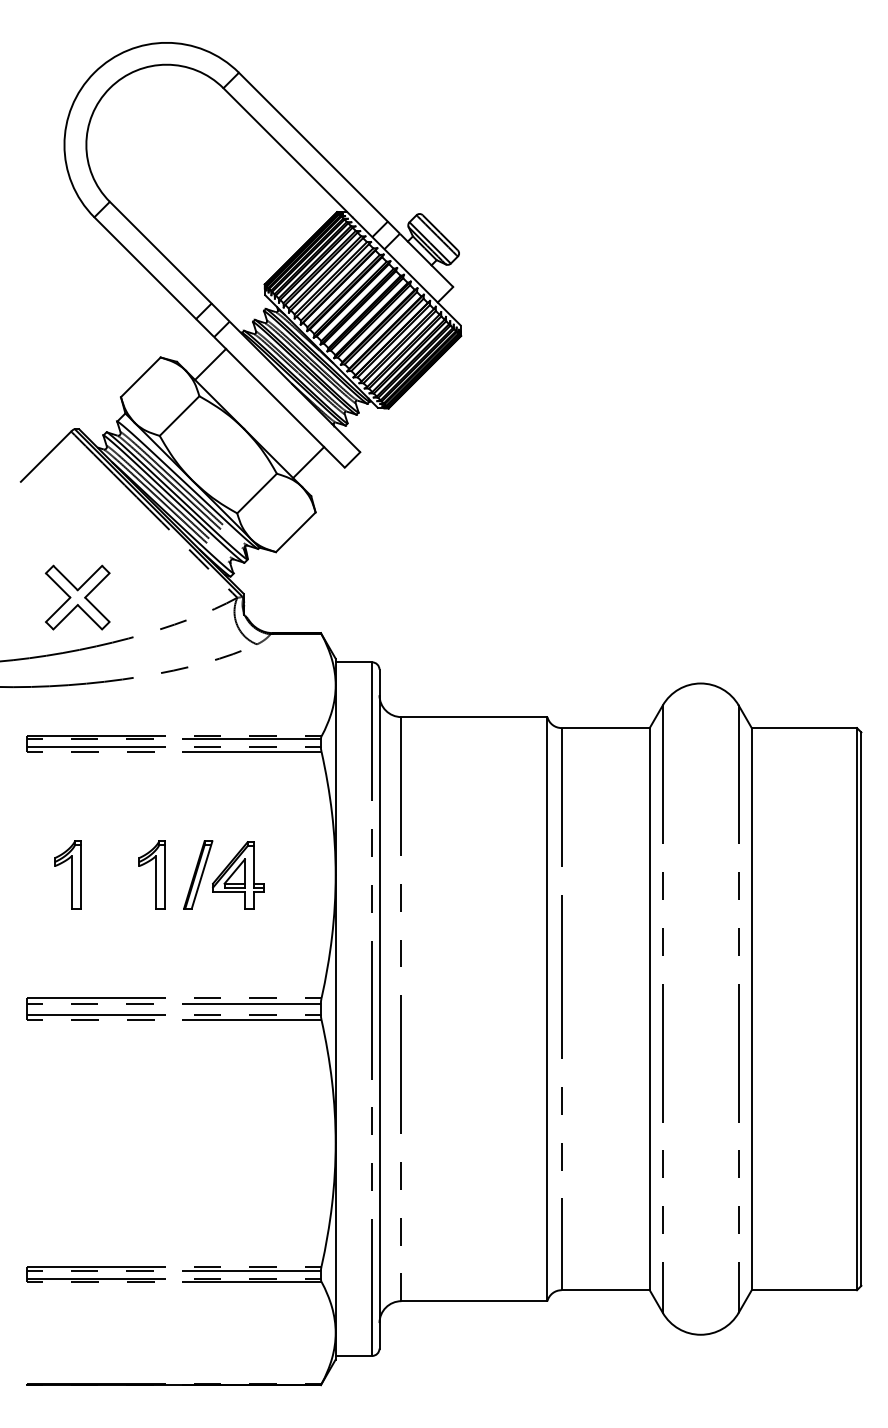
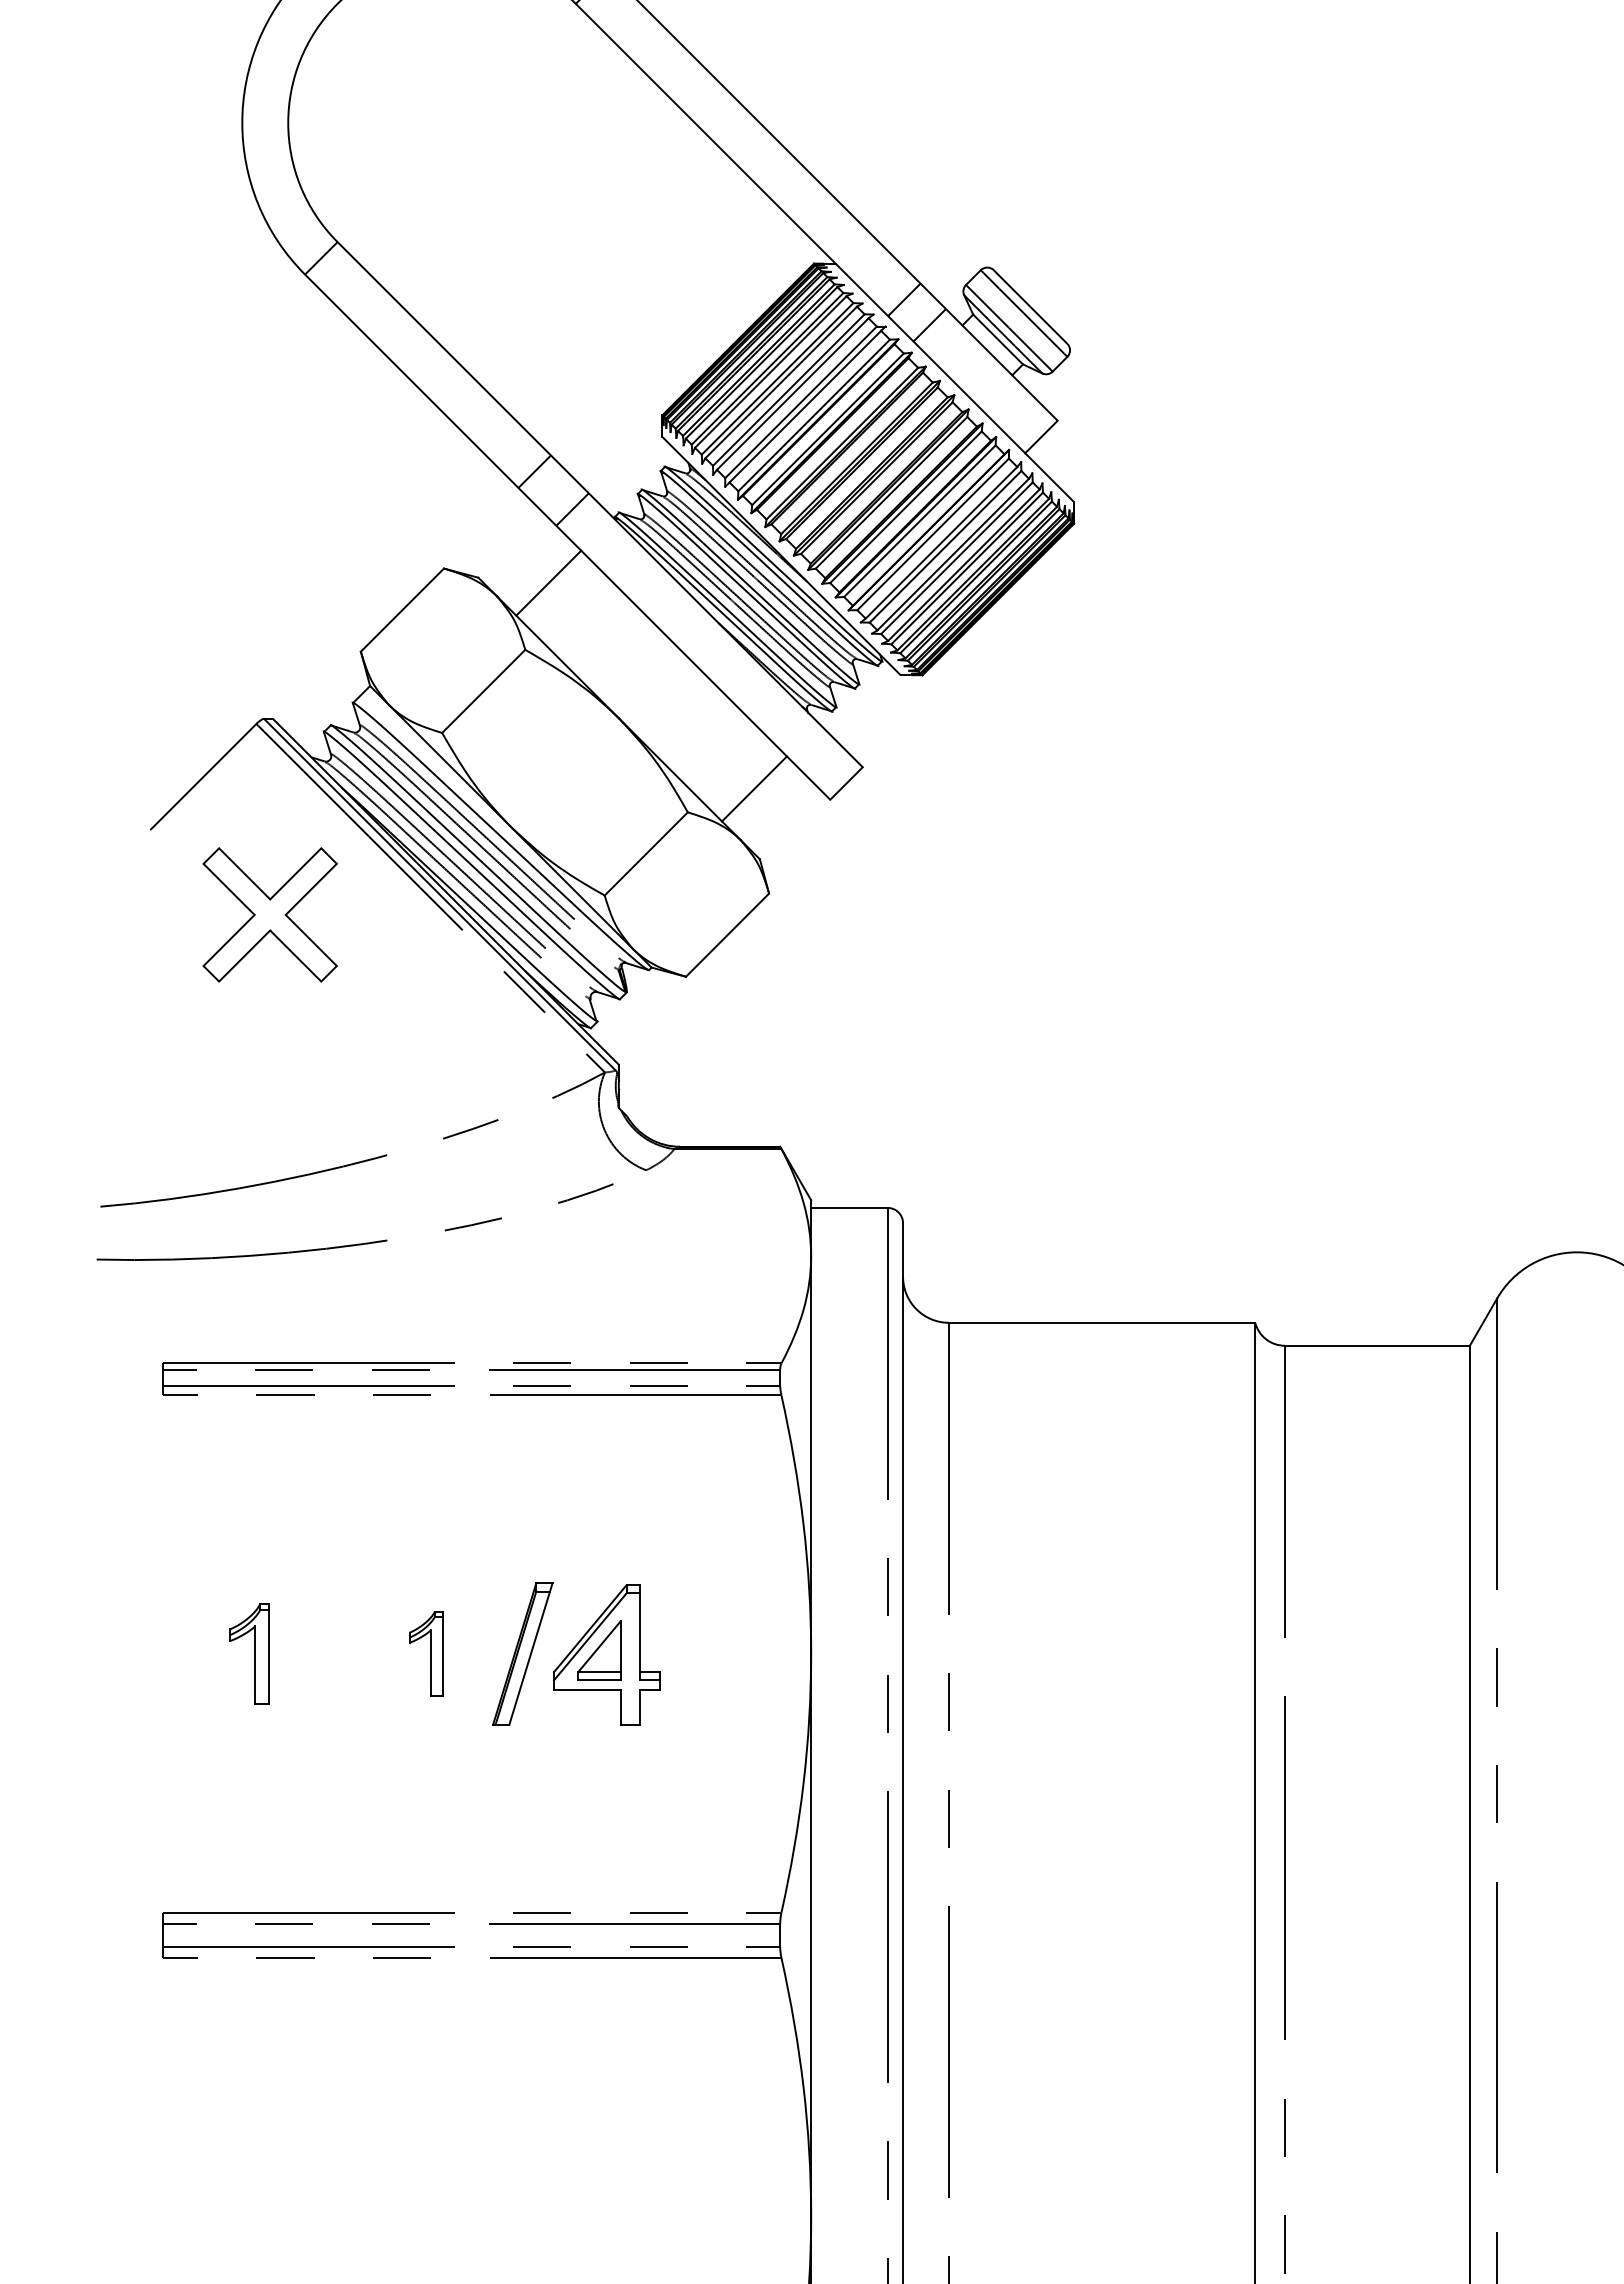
part: (77, 597) -> (269, 914), moved
part: (67, 874) -> (248, 1652), size x0.7
part: (151, 874) -> (424, 1652), size x0.6

